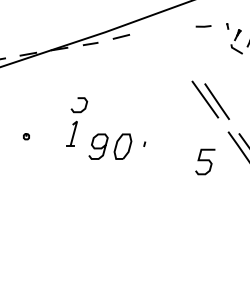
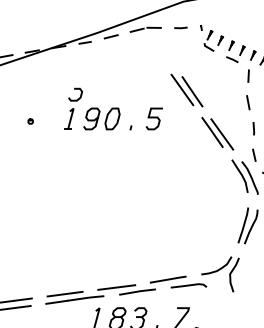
part: (161, 28) -> (145, 29), added
part: (109, 146) -> (101, 118), moved
curve: (204, 161) -> (153, 118), moved

